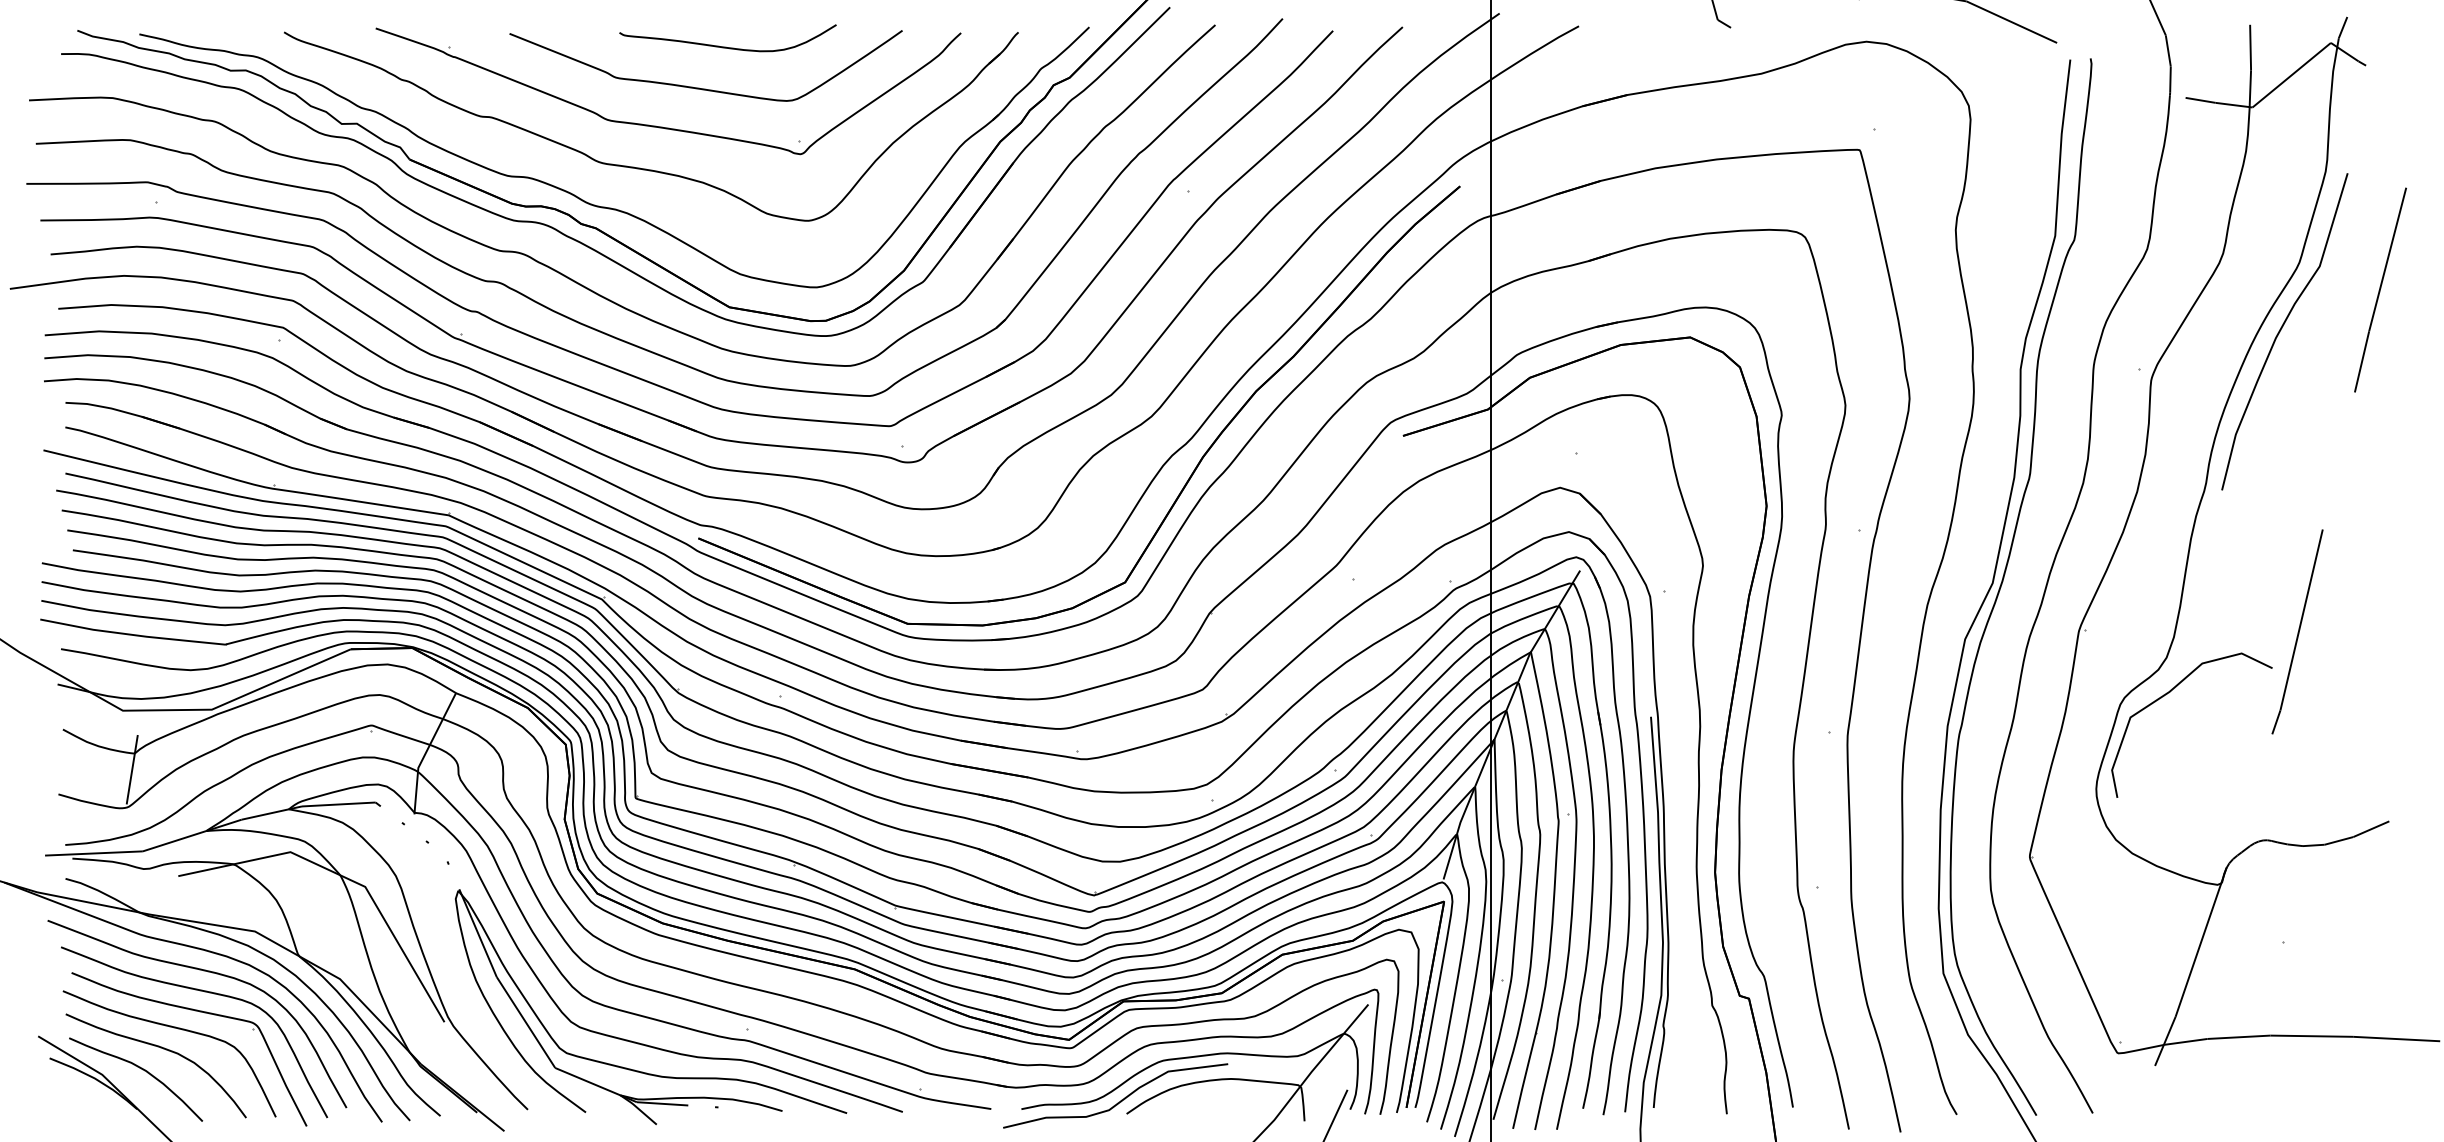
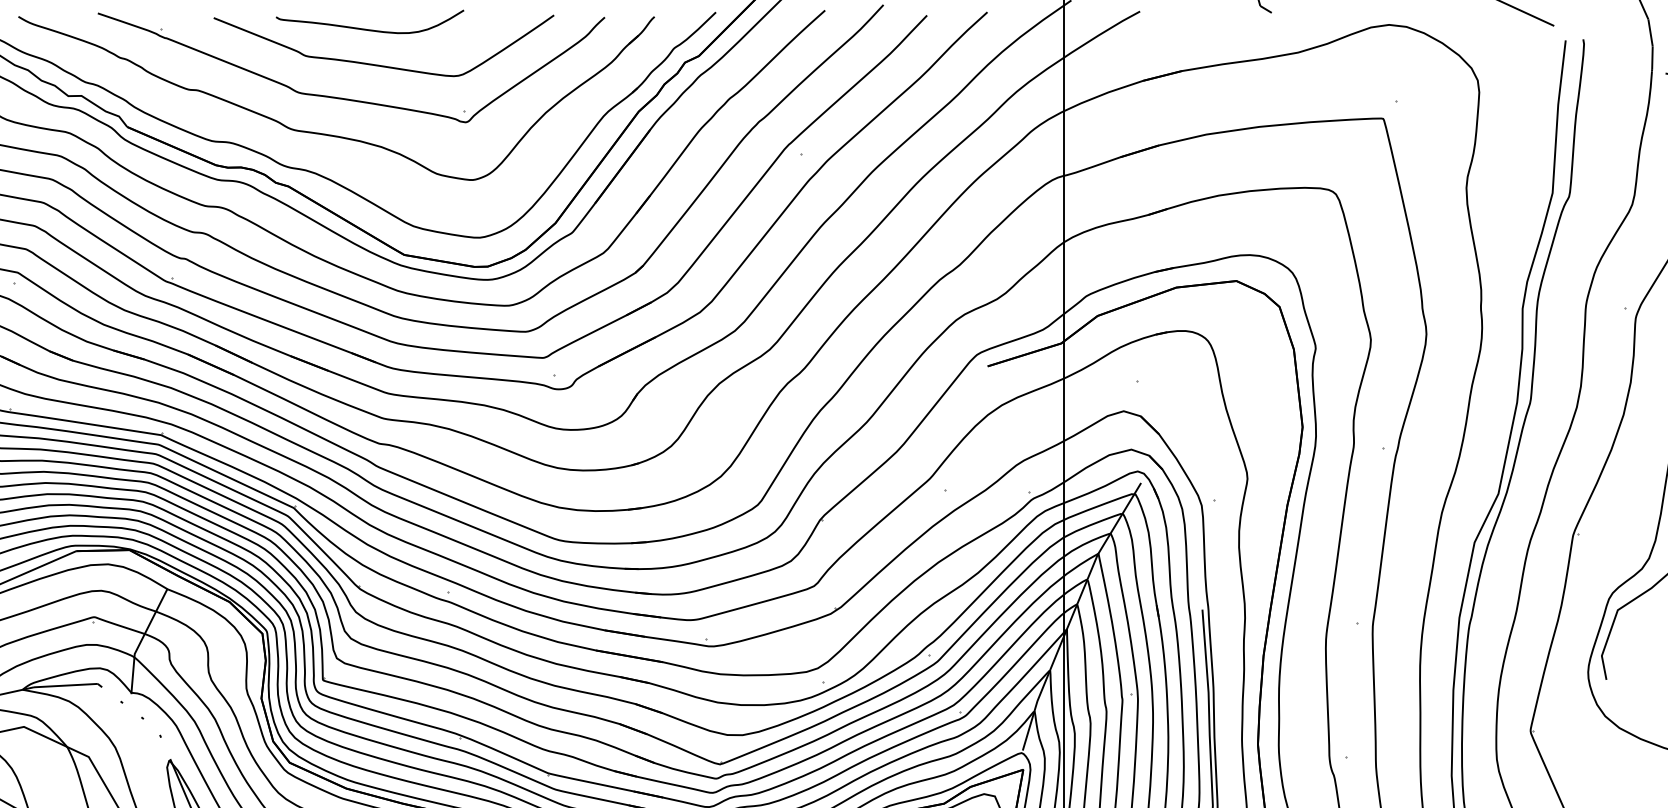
curve: (726, 46) -> (368, 29), moved
part: (1192, 471) -> (805, 397), removed

